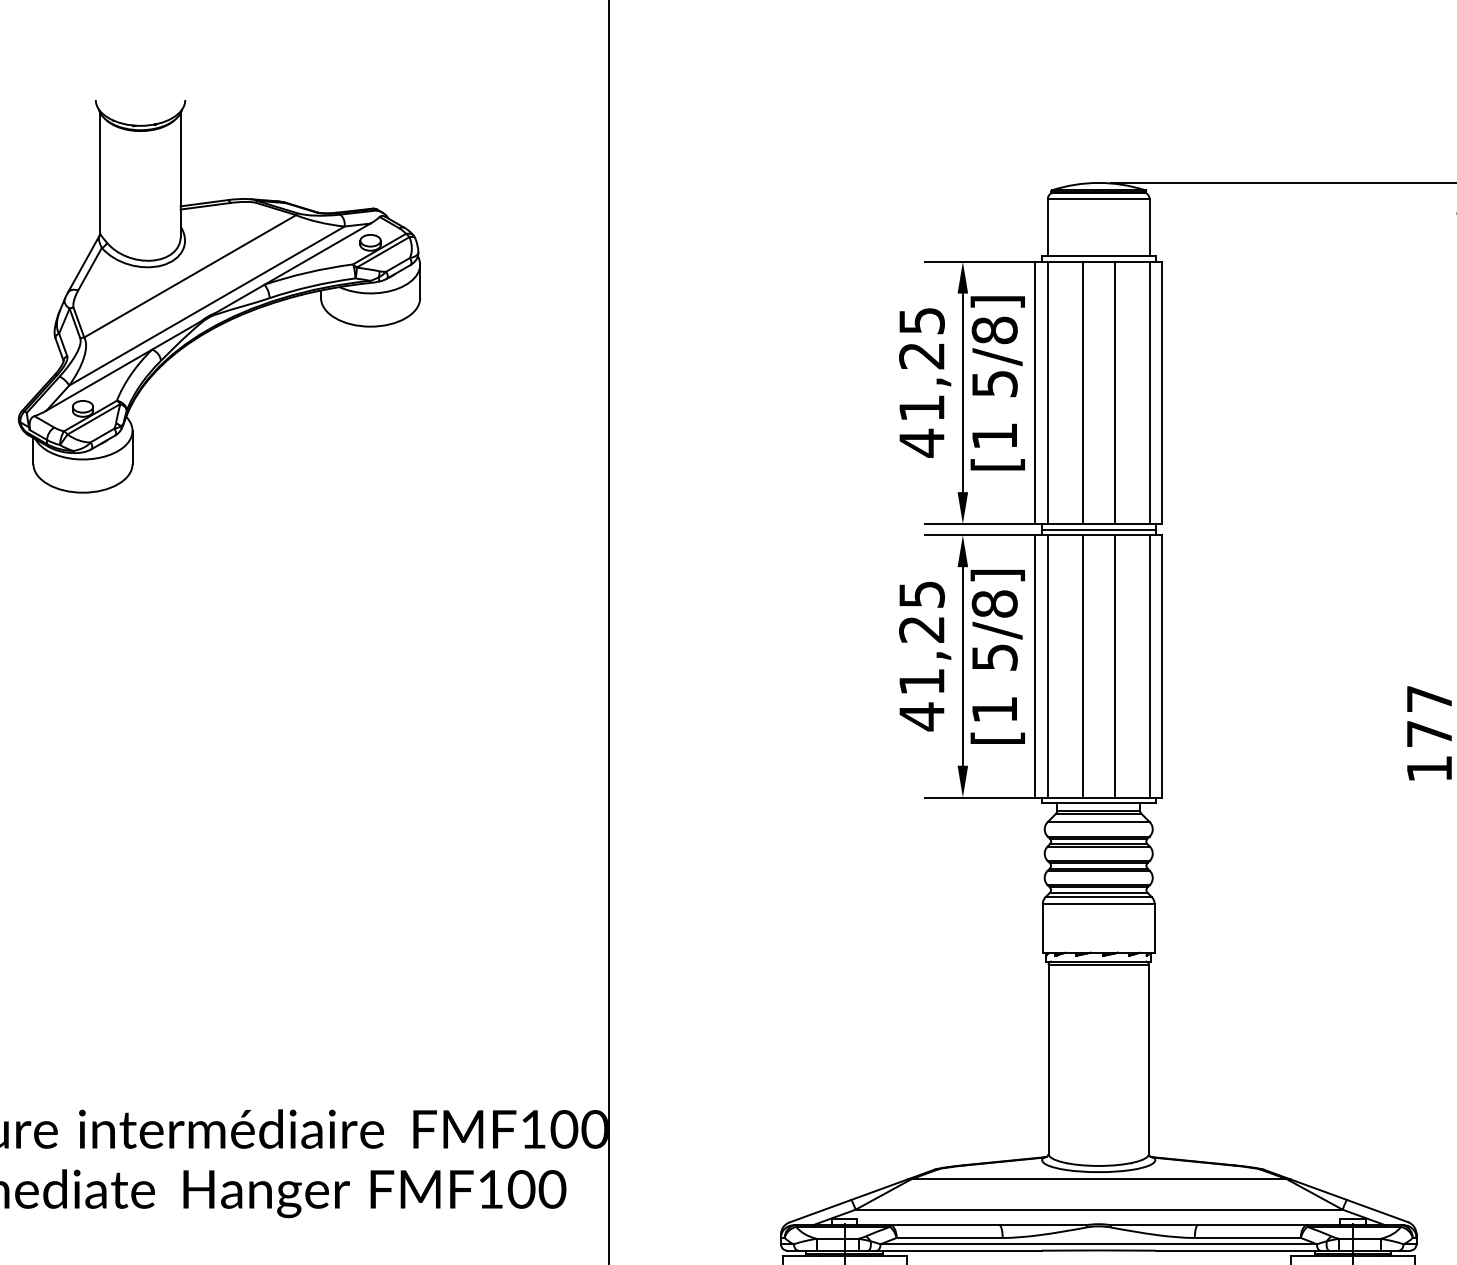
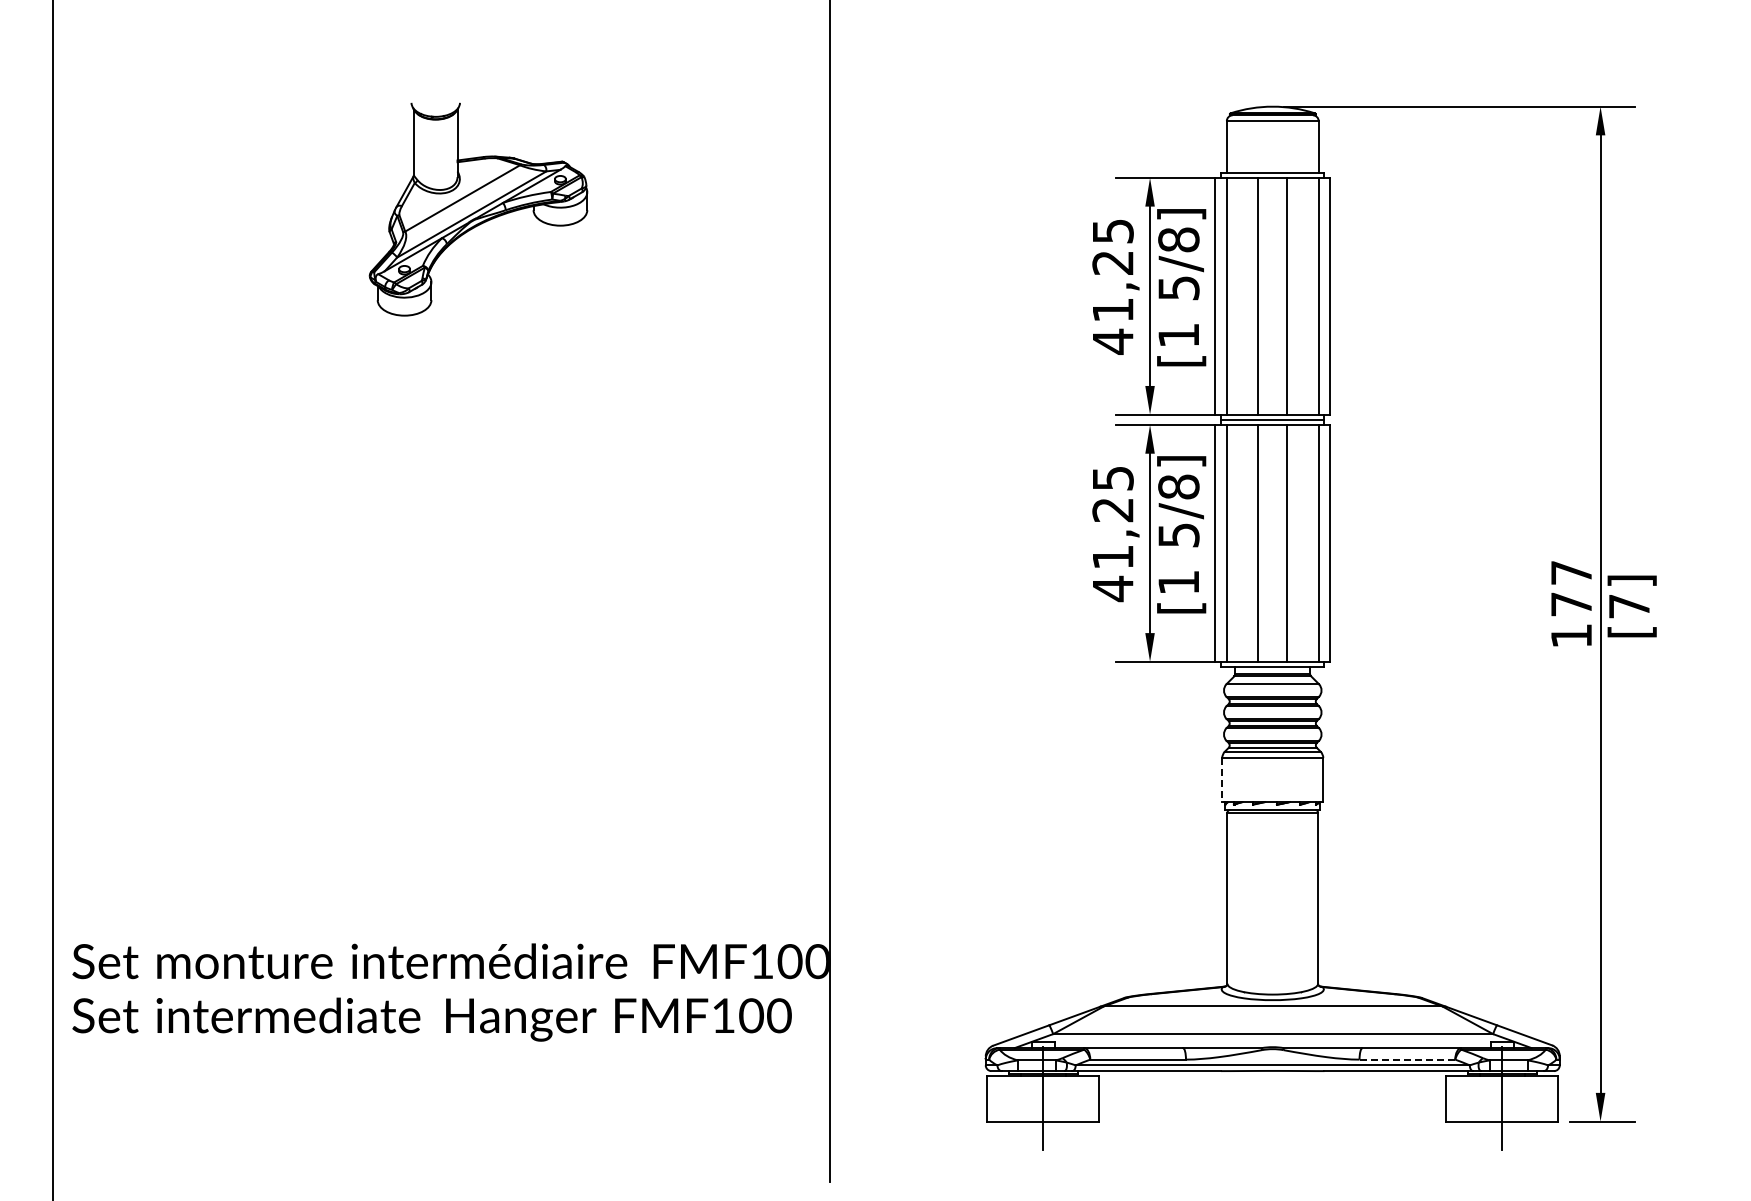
part: (219, 296) -> (478, 209), size x0.6
line: (1043, 928) -> (1222, 780), solid -> dashed
line: (1247, 1237) -> (1407, 1059), solid -> dashed

